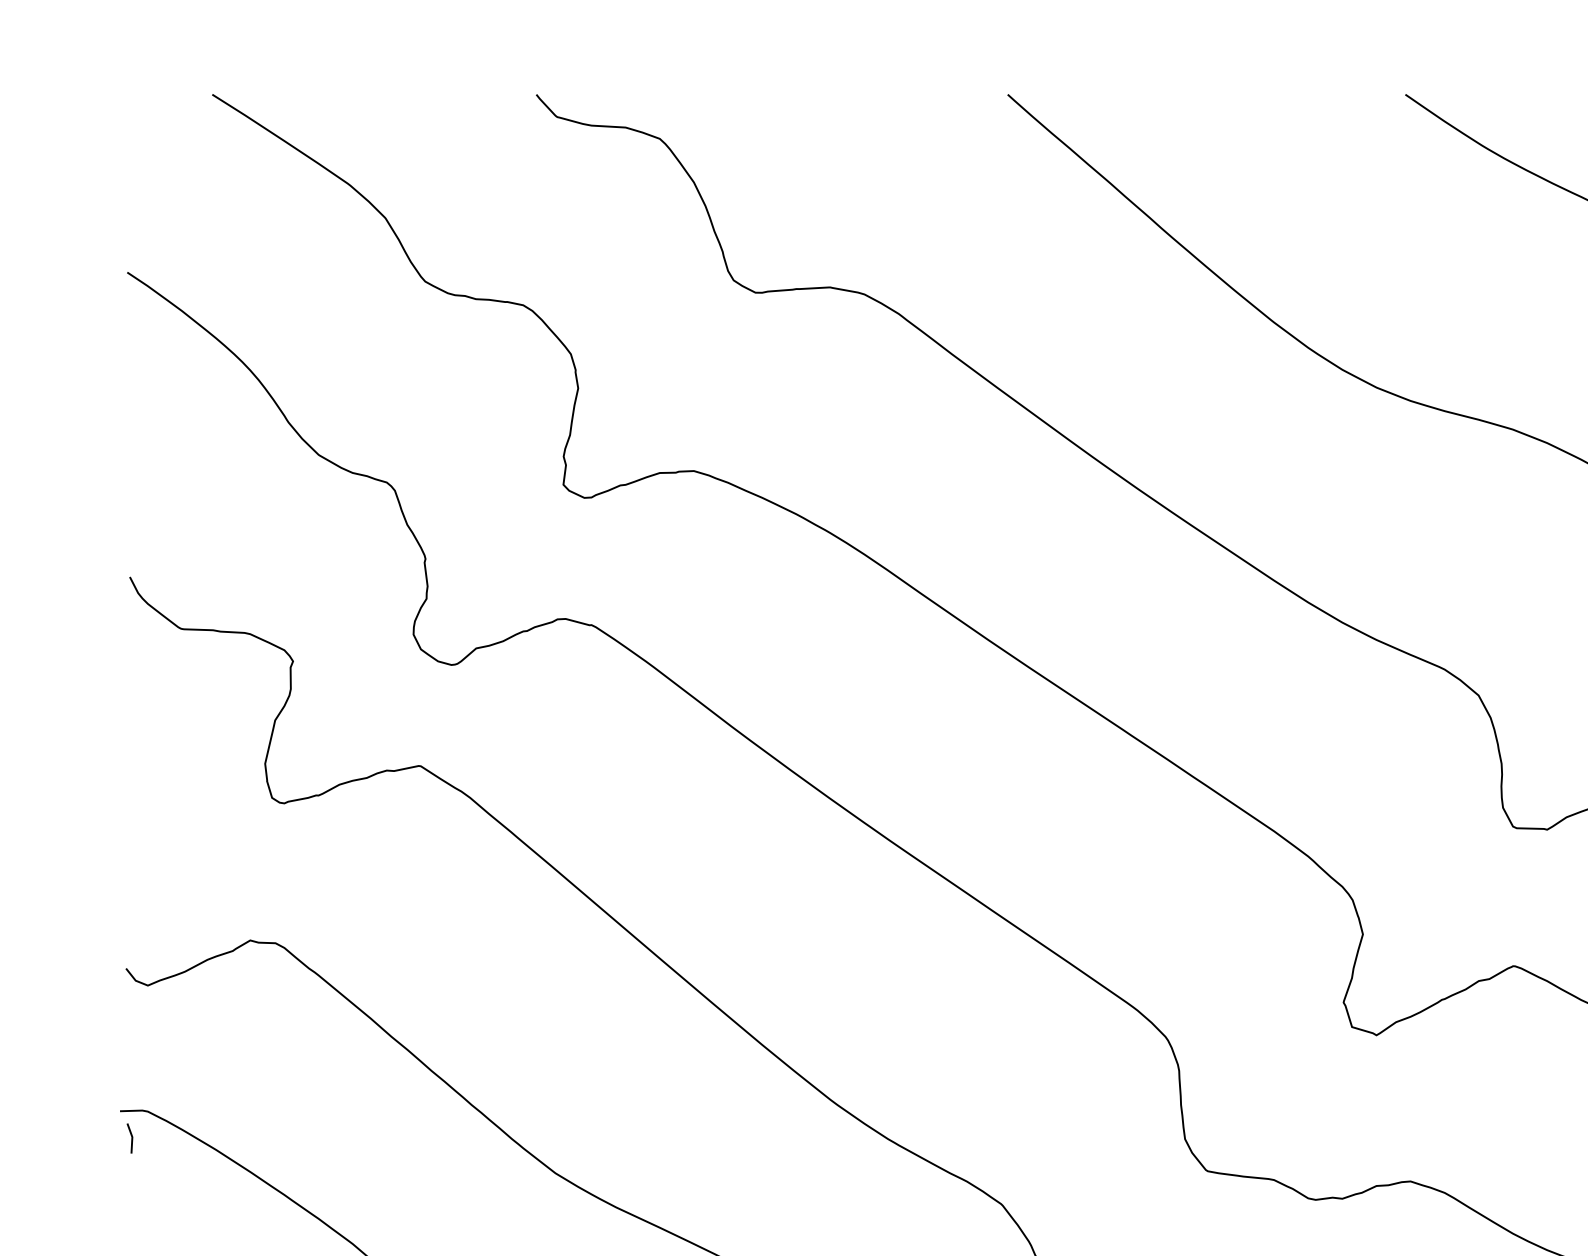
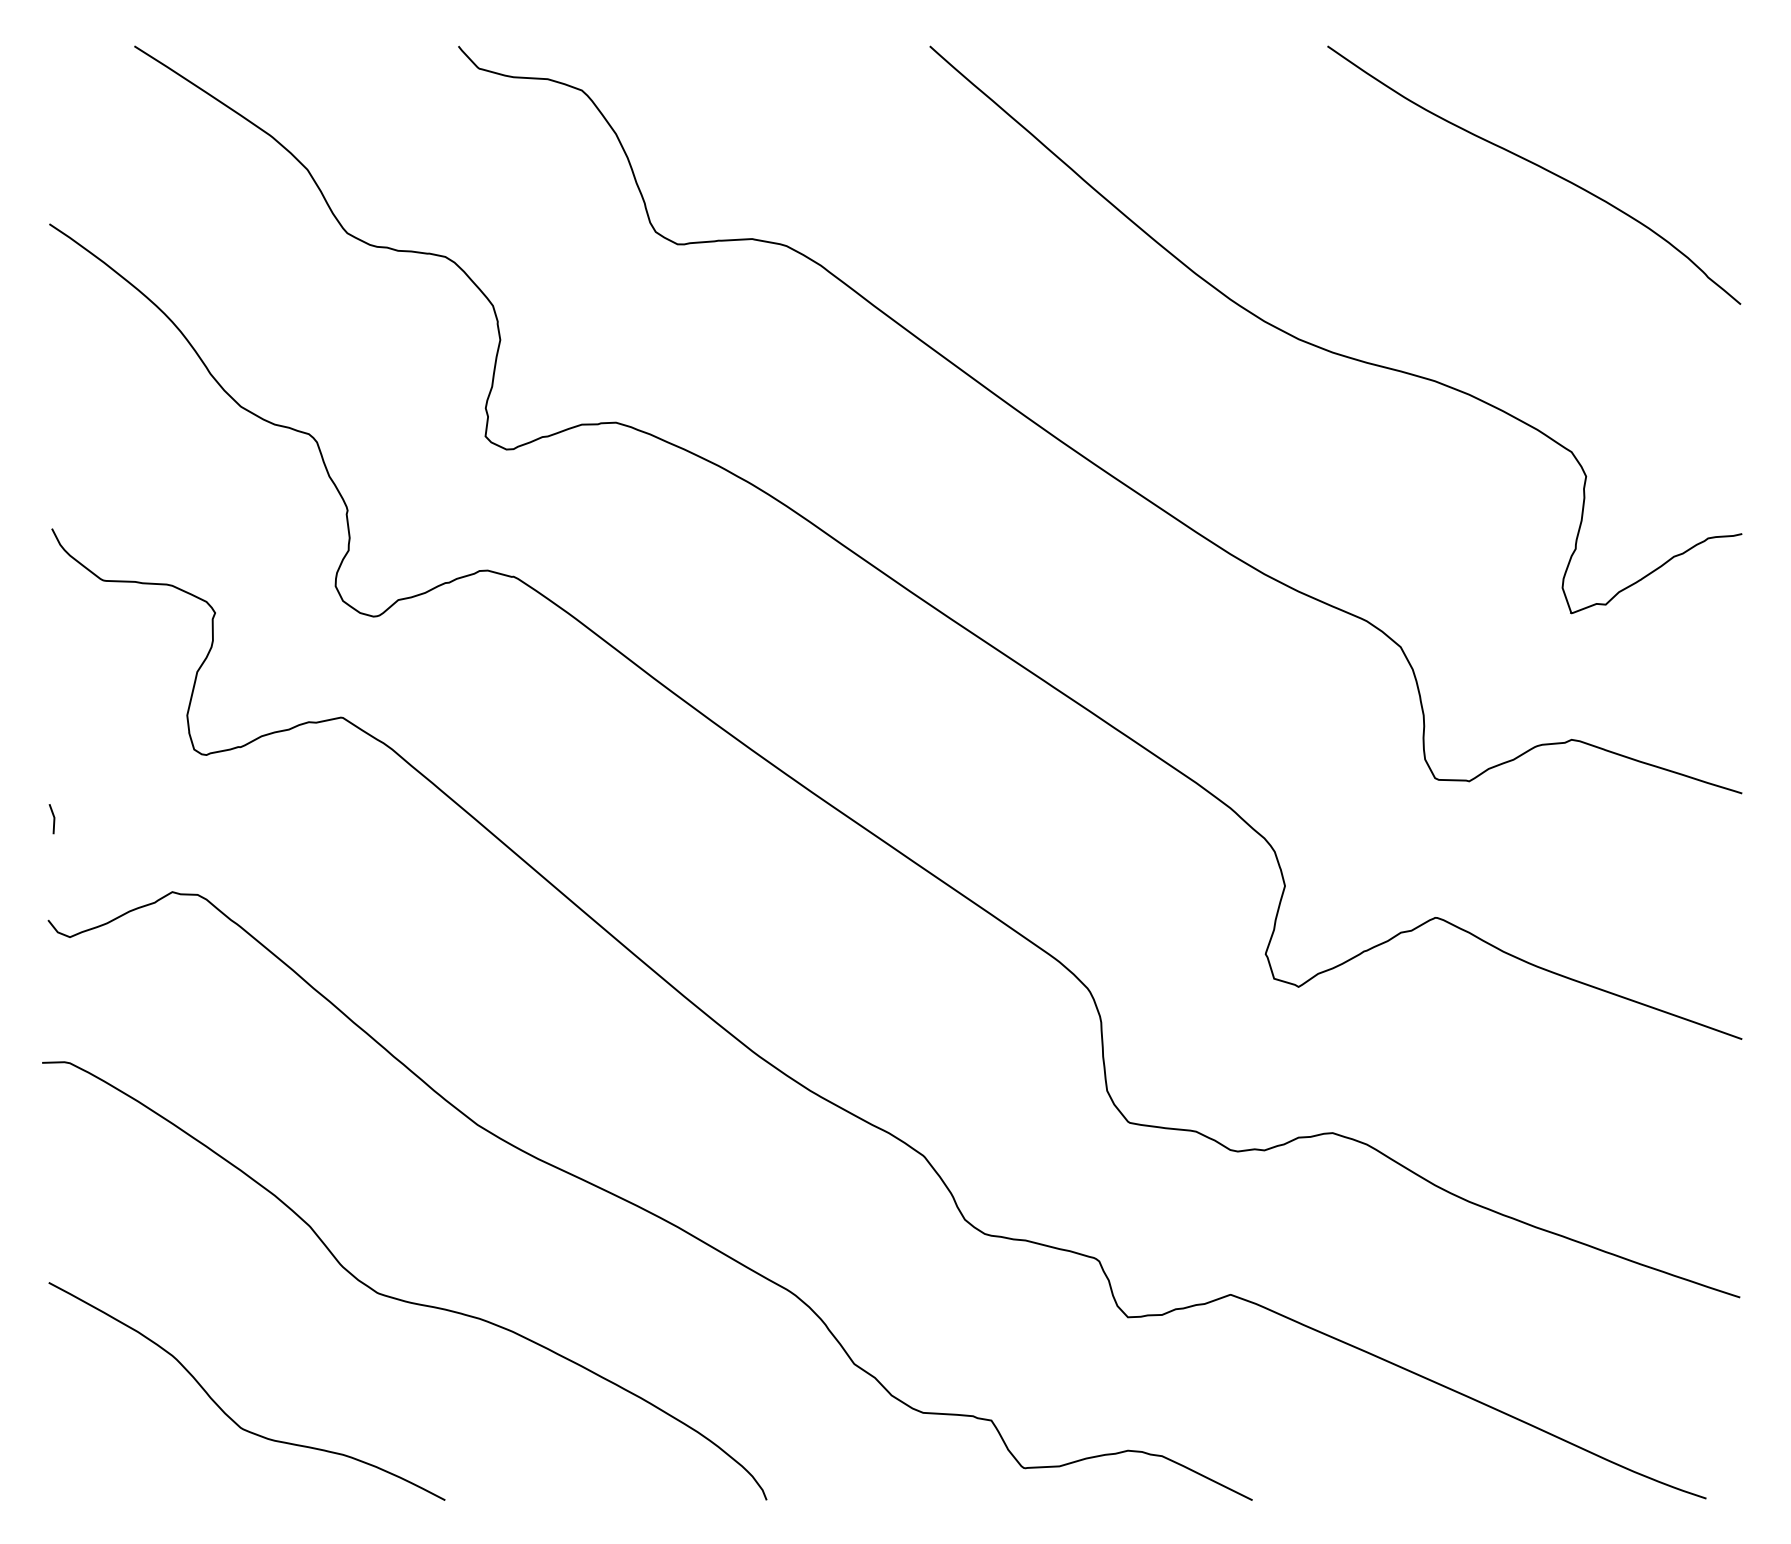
line: (131, 1138) -> (53, 819), moved

